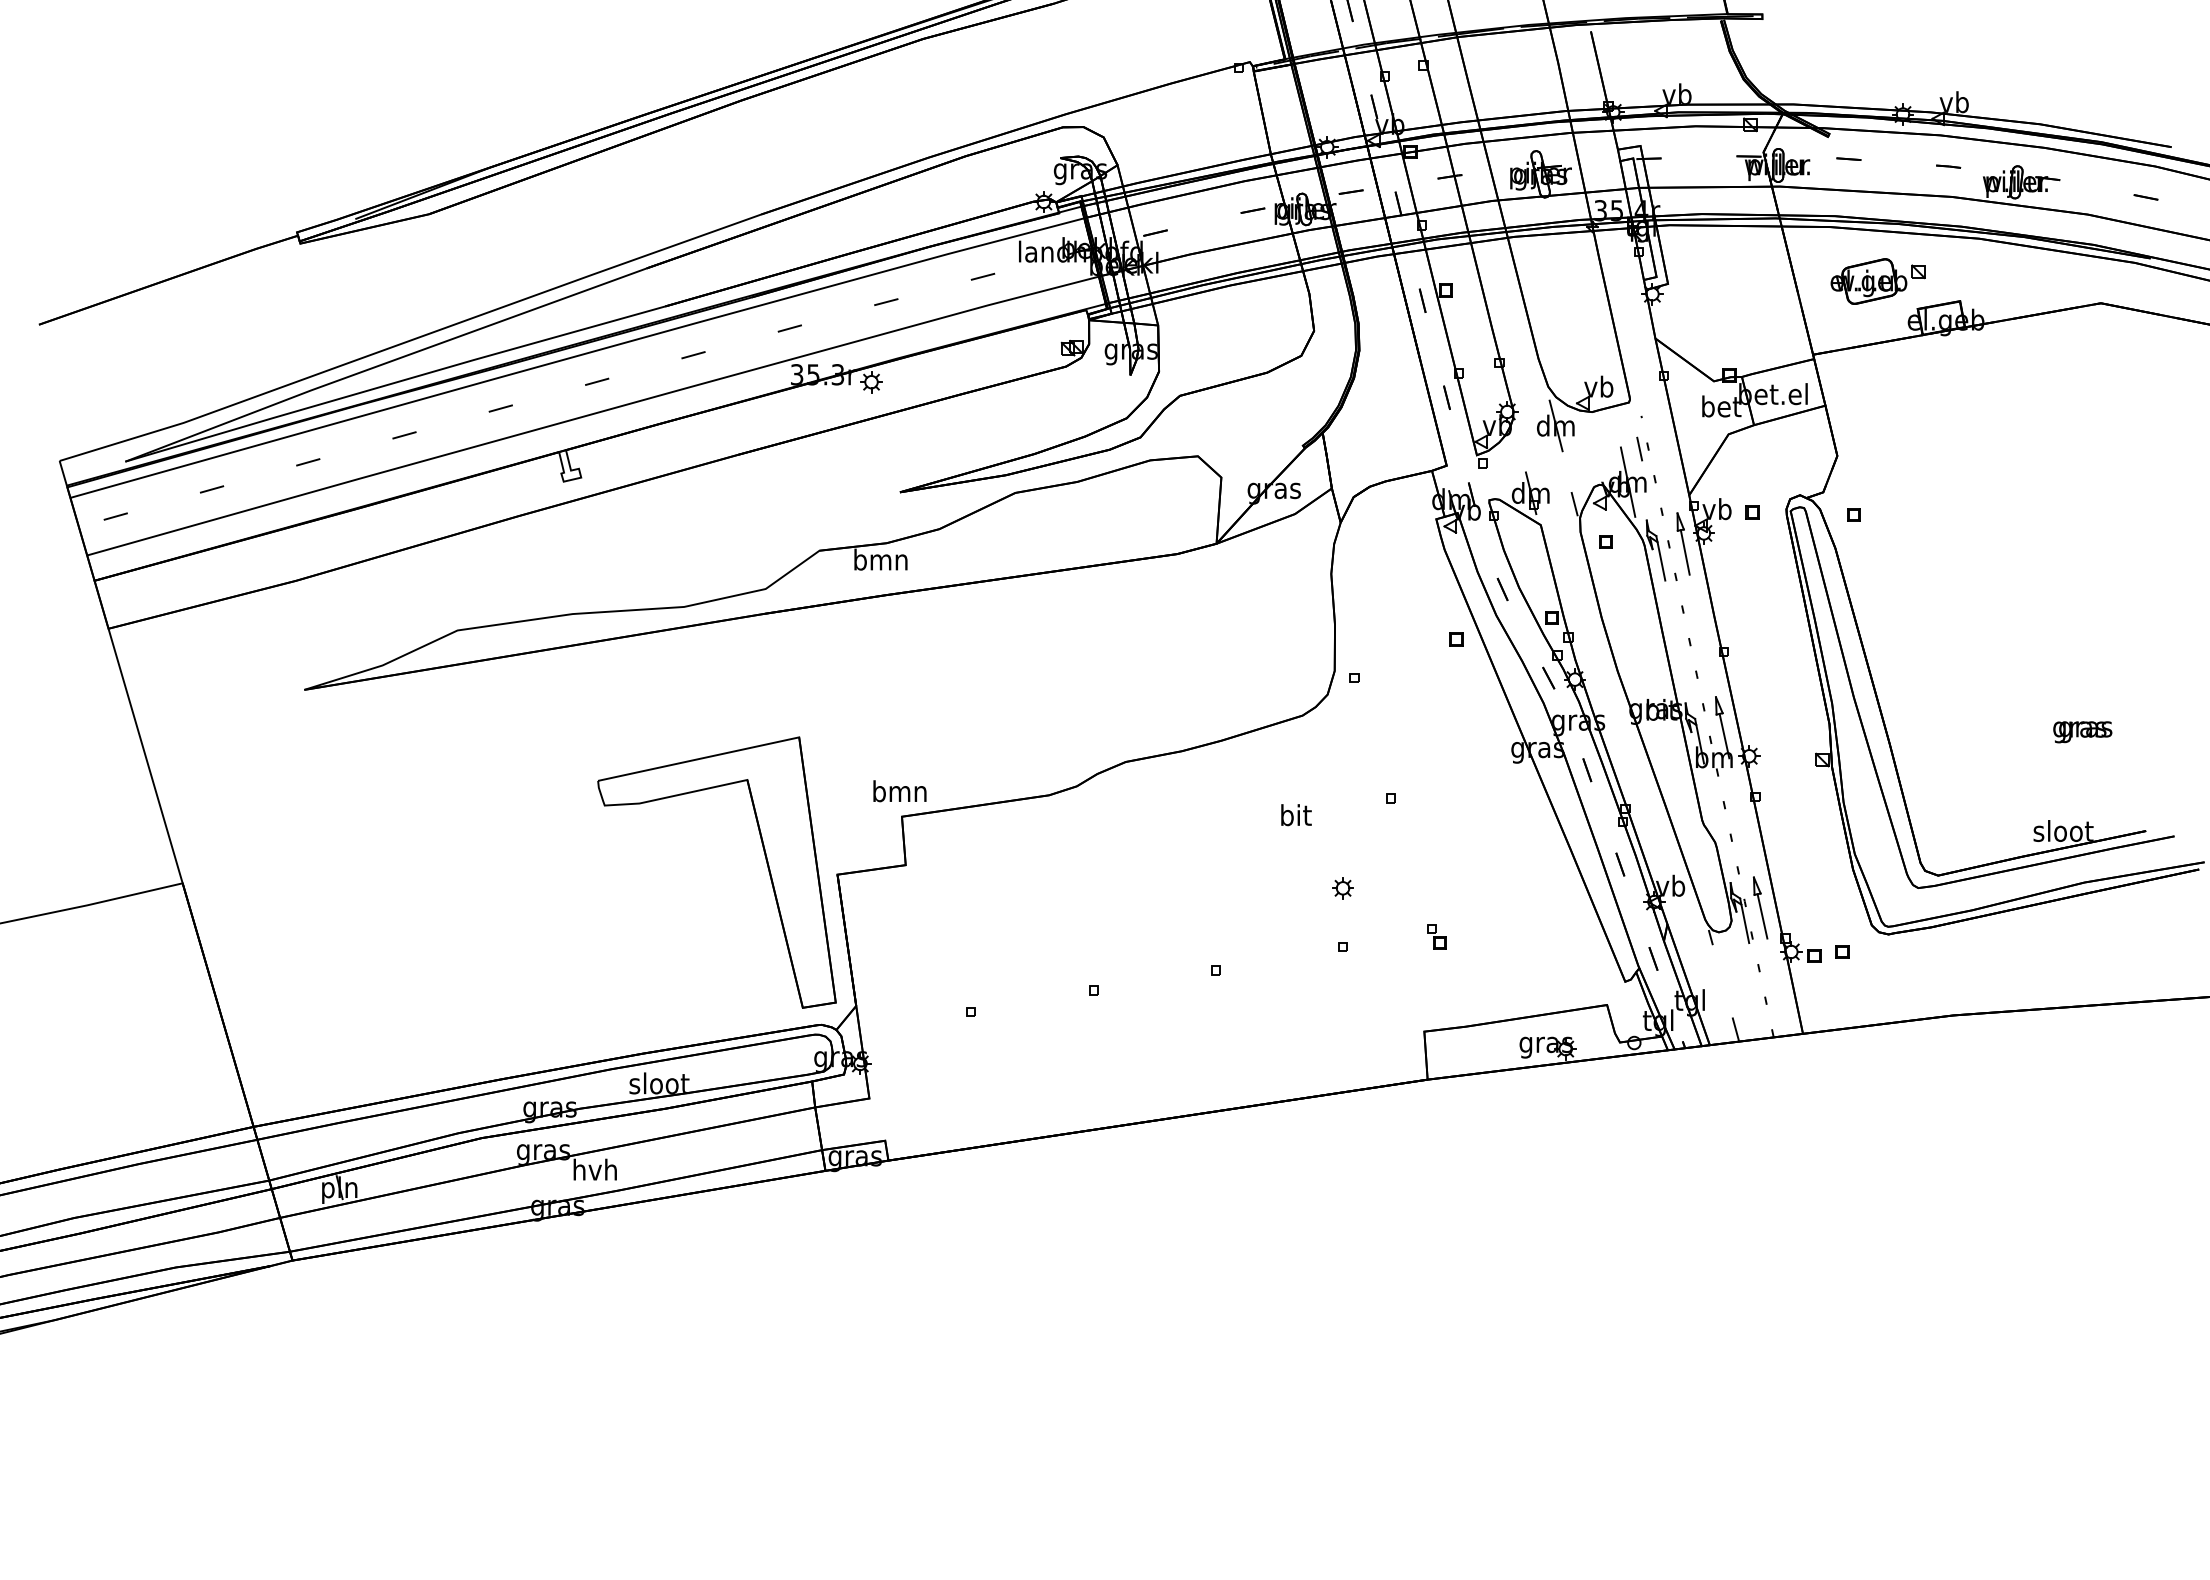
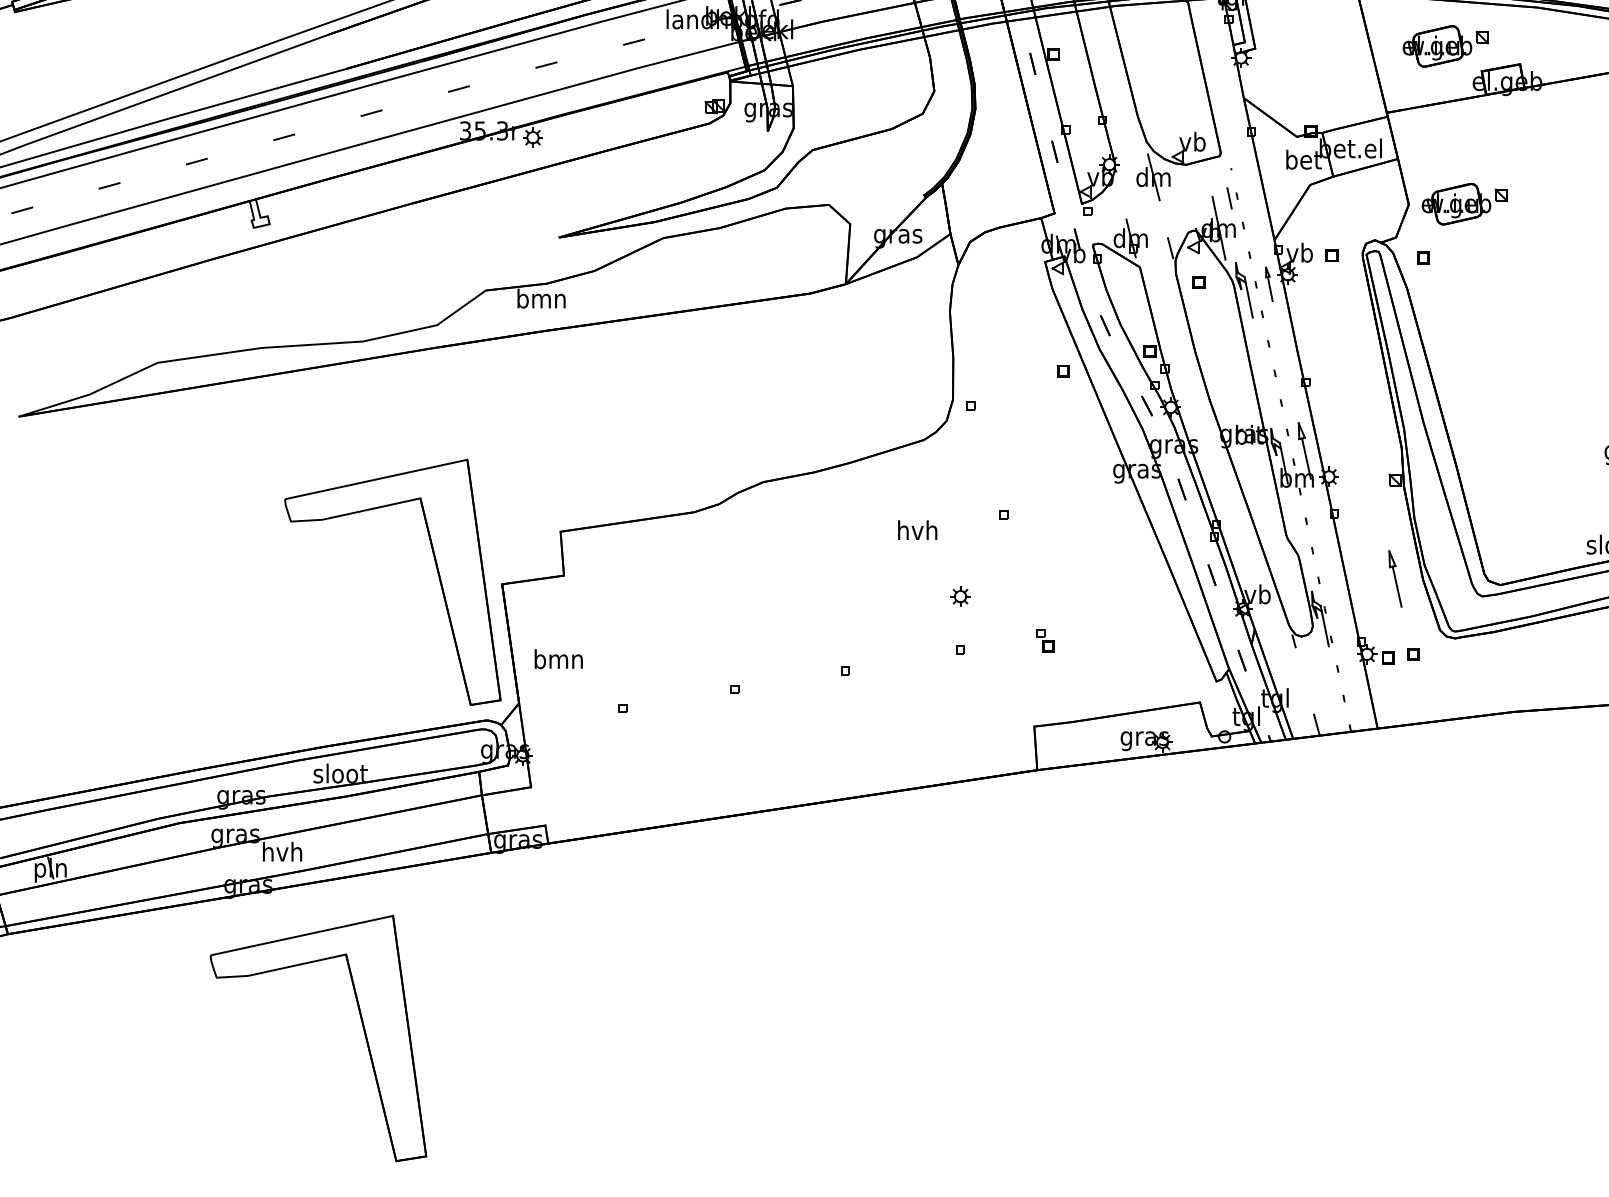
part: (1898, 455) -> (1464, 204), added
part: (1683, 543) -> (1269, 283), size x0.6
text: (899, 791) -> (558, 659), moved
text: (1295, 815) -> (917, 530), bit -> hvh
part: (1760, 907) -> (1395, 578), moved
part: (683, 1362) -> (362, 1026), added

